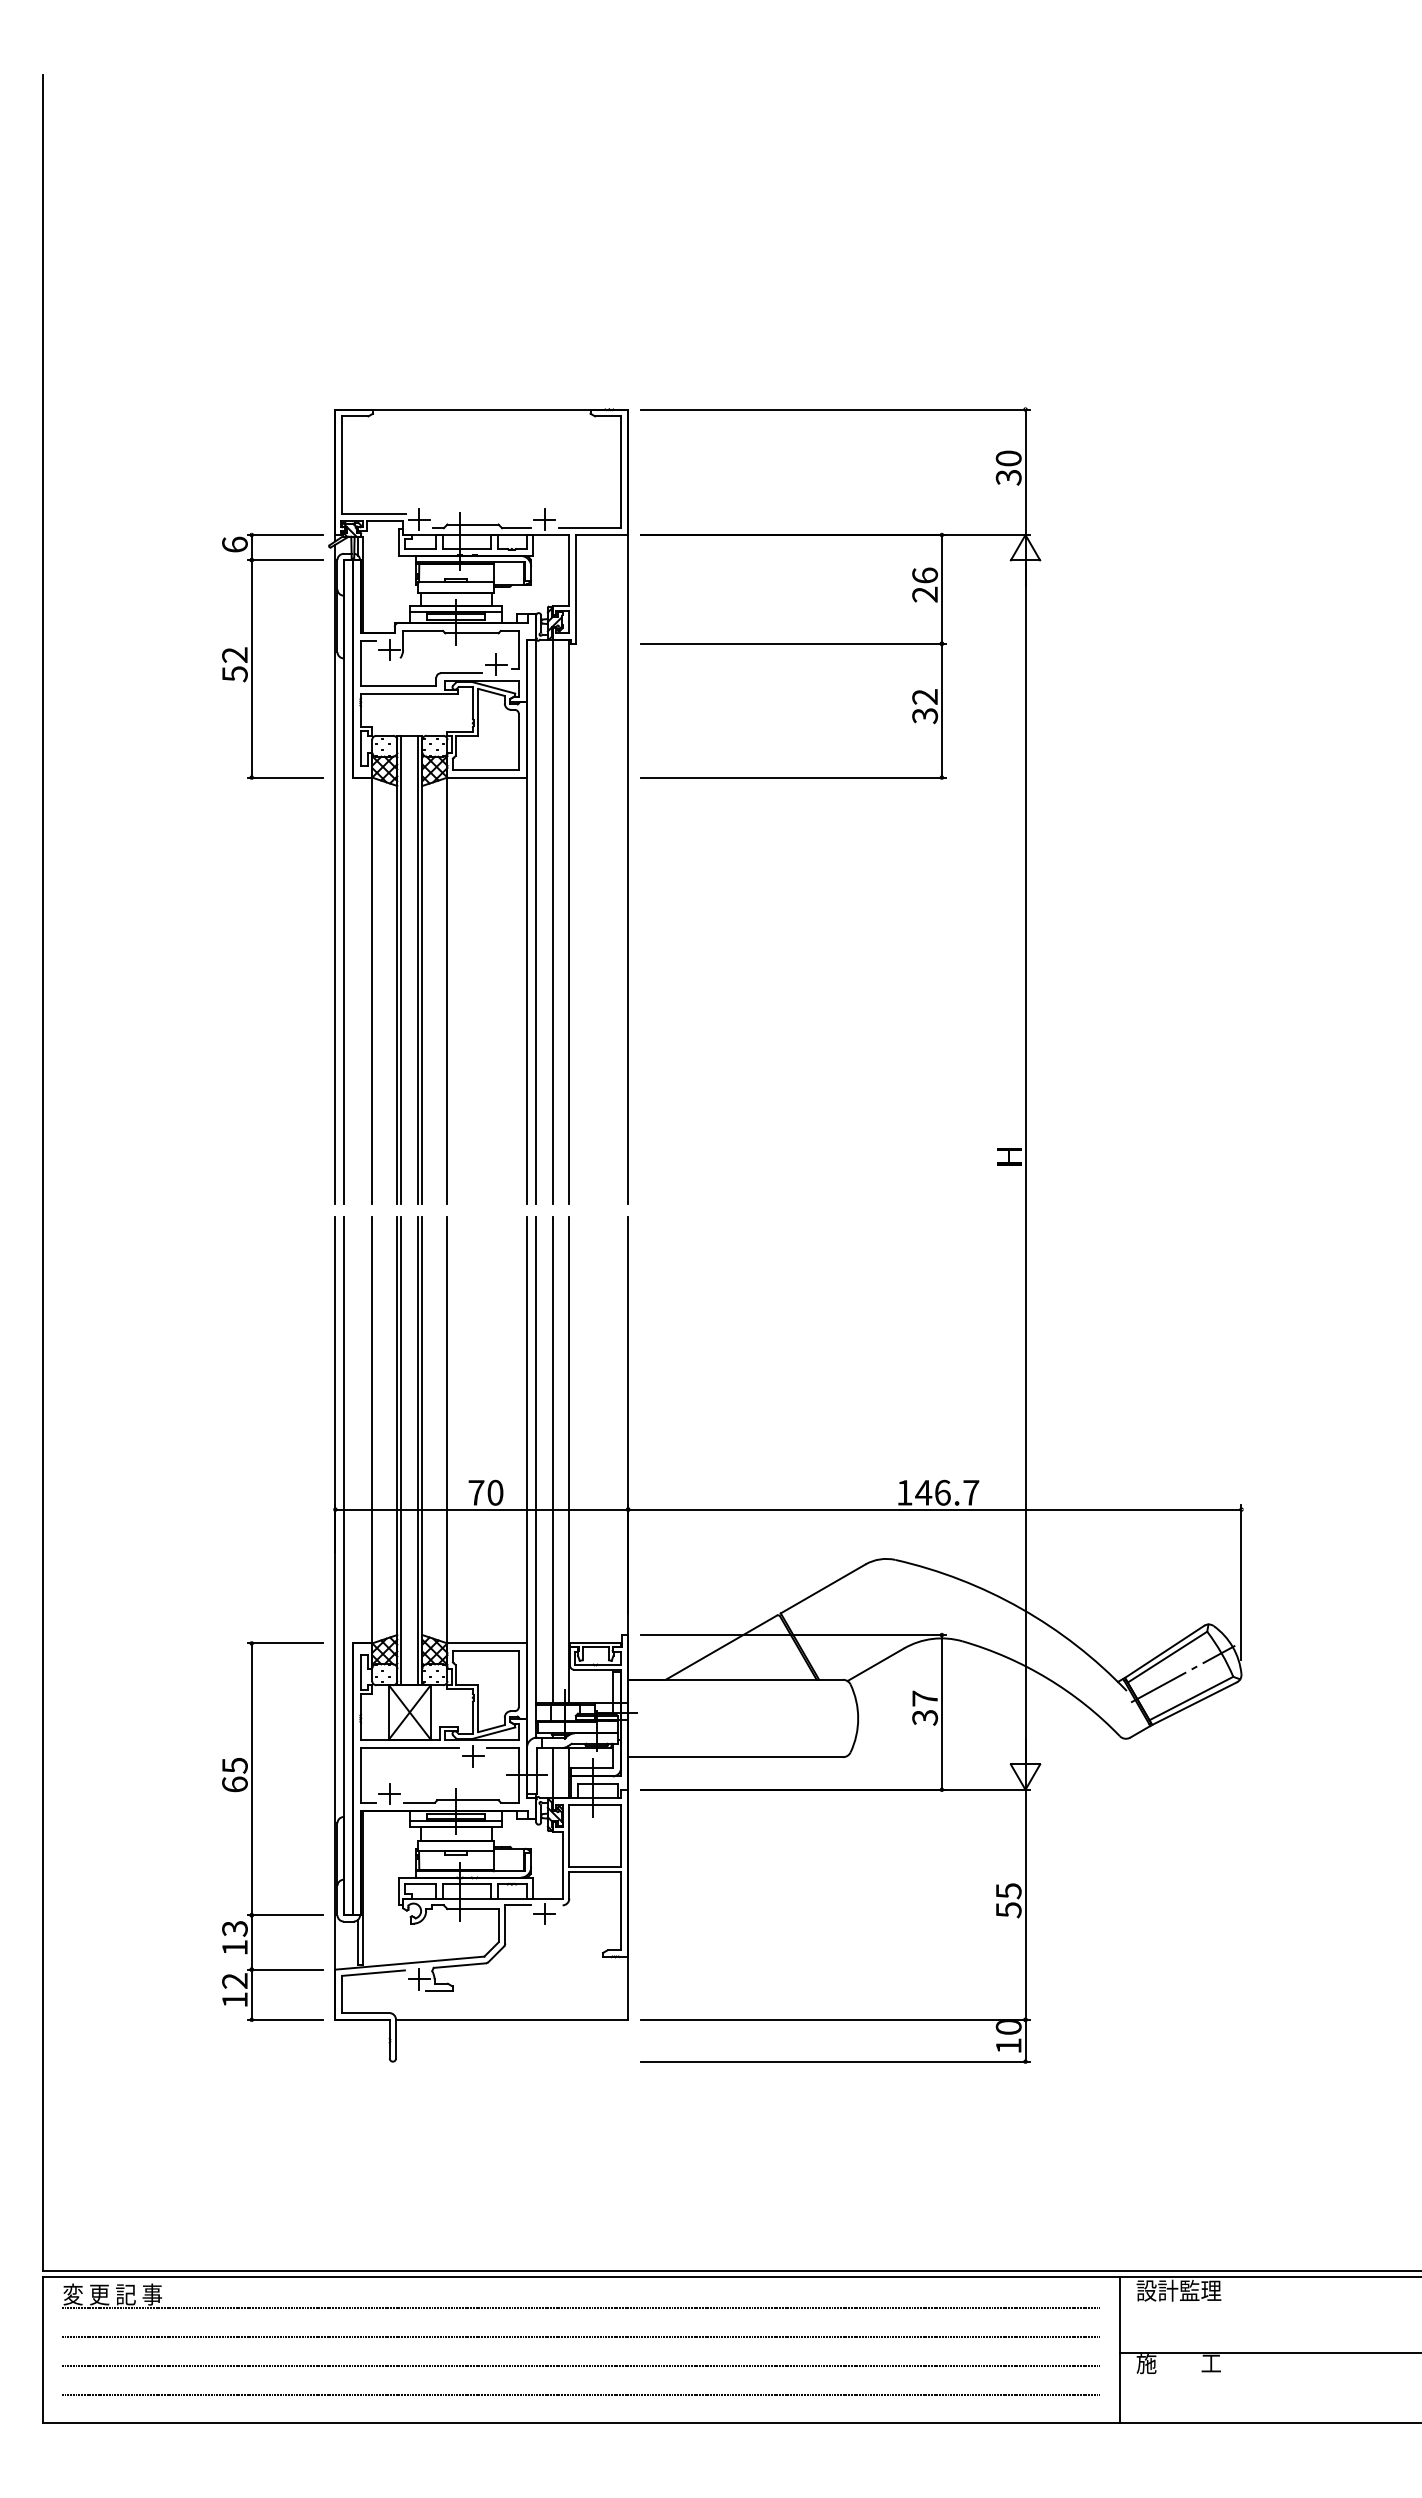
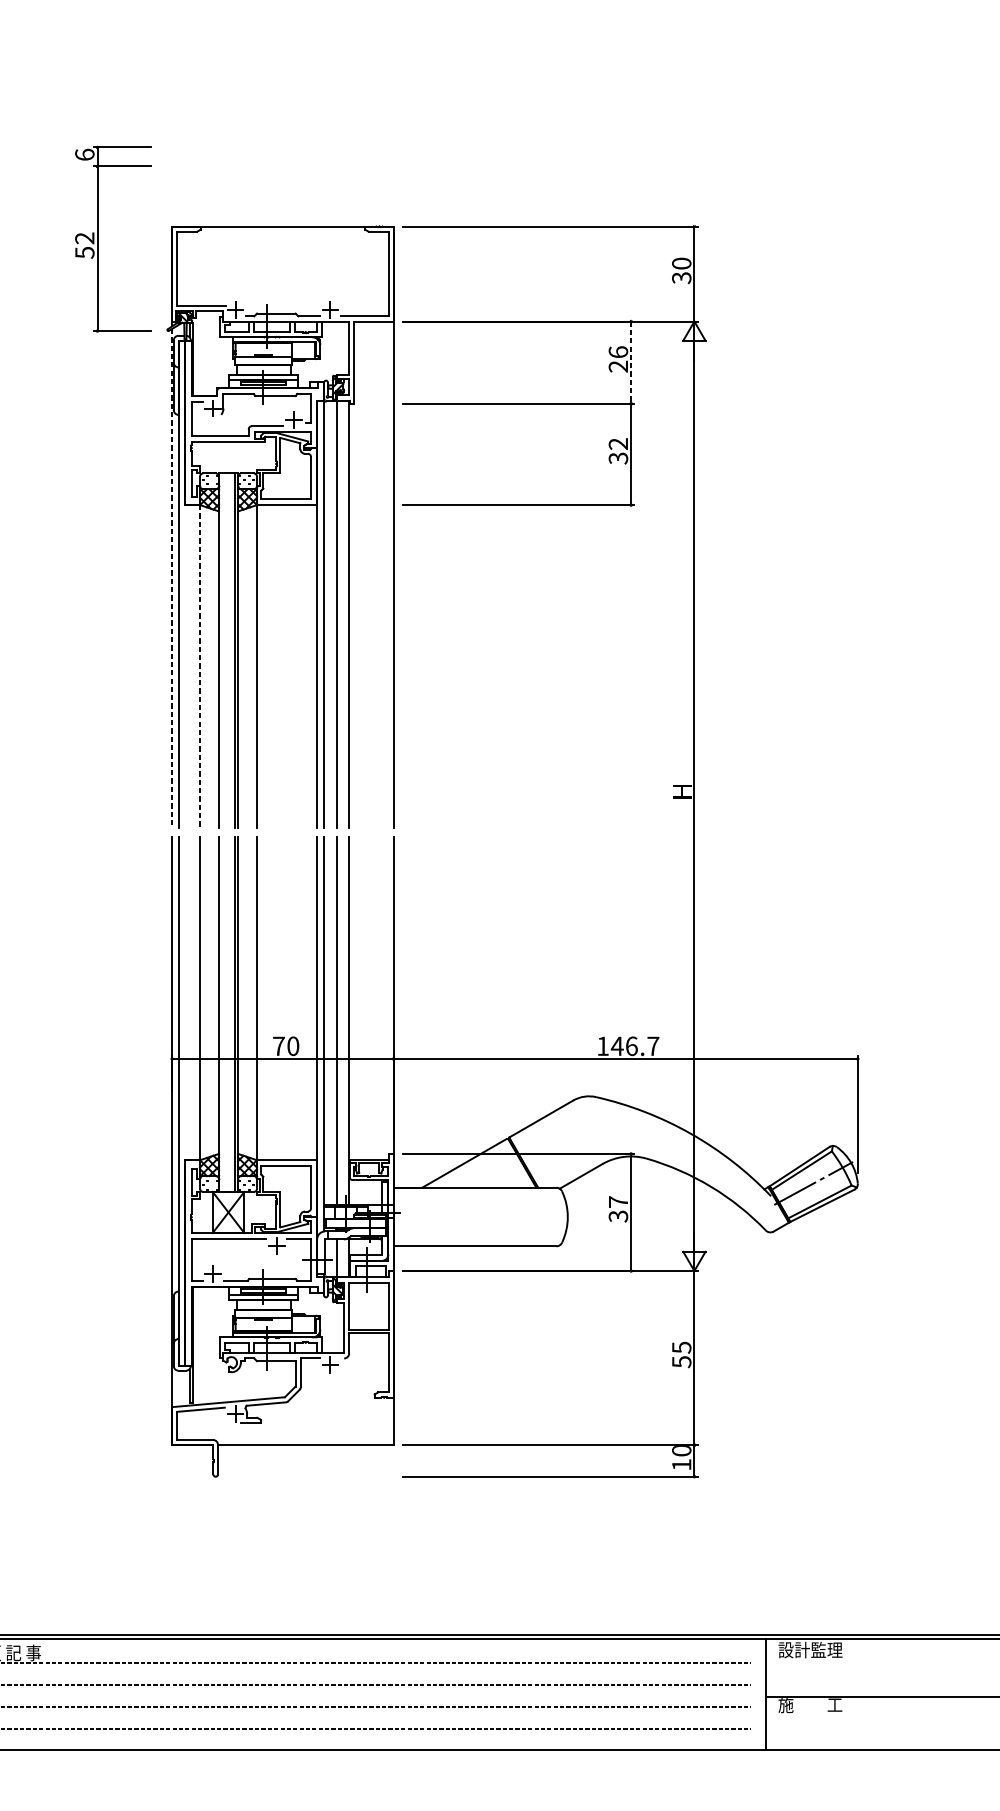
line: (941, 589) -> (630, 362), solid -> dashed
part: (252, 655) -> (98, 238), moved
line: (335, 874) -> (172, 578), solid -> dashed
line: (401, 969) -> (222, 650), removed
line: (372, 991) -> (200, 666), solid -> dashed
line: (401, 1450) -> (222, 1014), removed
part: (252, 1831) -> (109, 1302), removed

